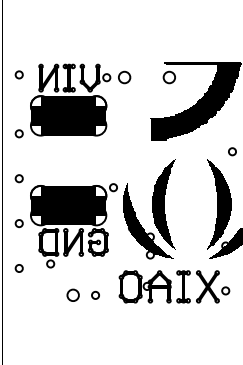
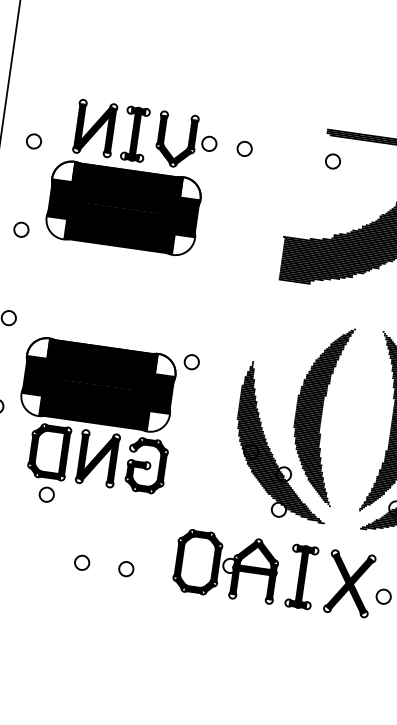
part: (18, 74) -> (32, 140), moved
part: (124, 77) -> (244, 148), size x0.62
part: (169, 77) -> (332, 161), size x0.62
part: (149, 209) -> (289, 419), moved
part: (72, 295) -> (80, 562), size x0.62

